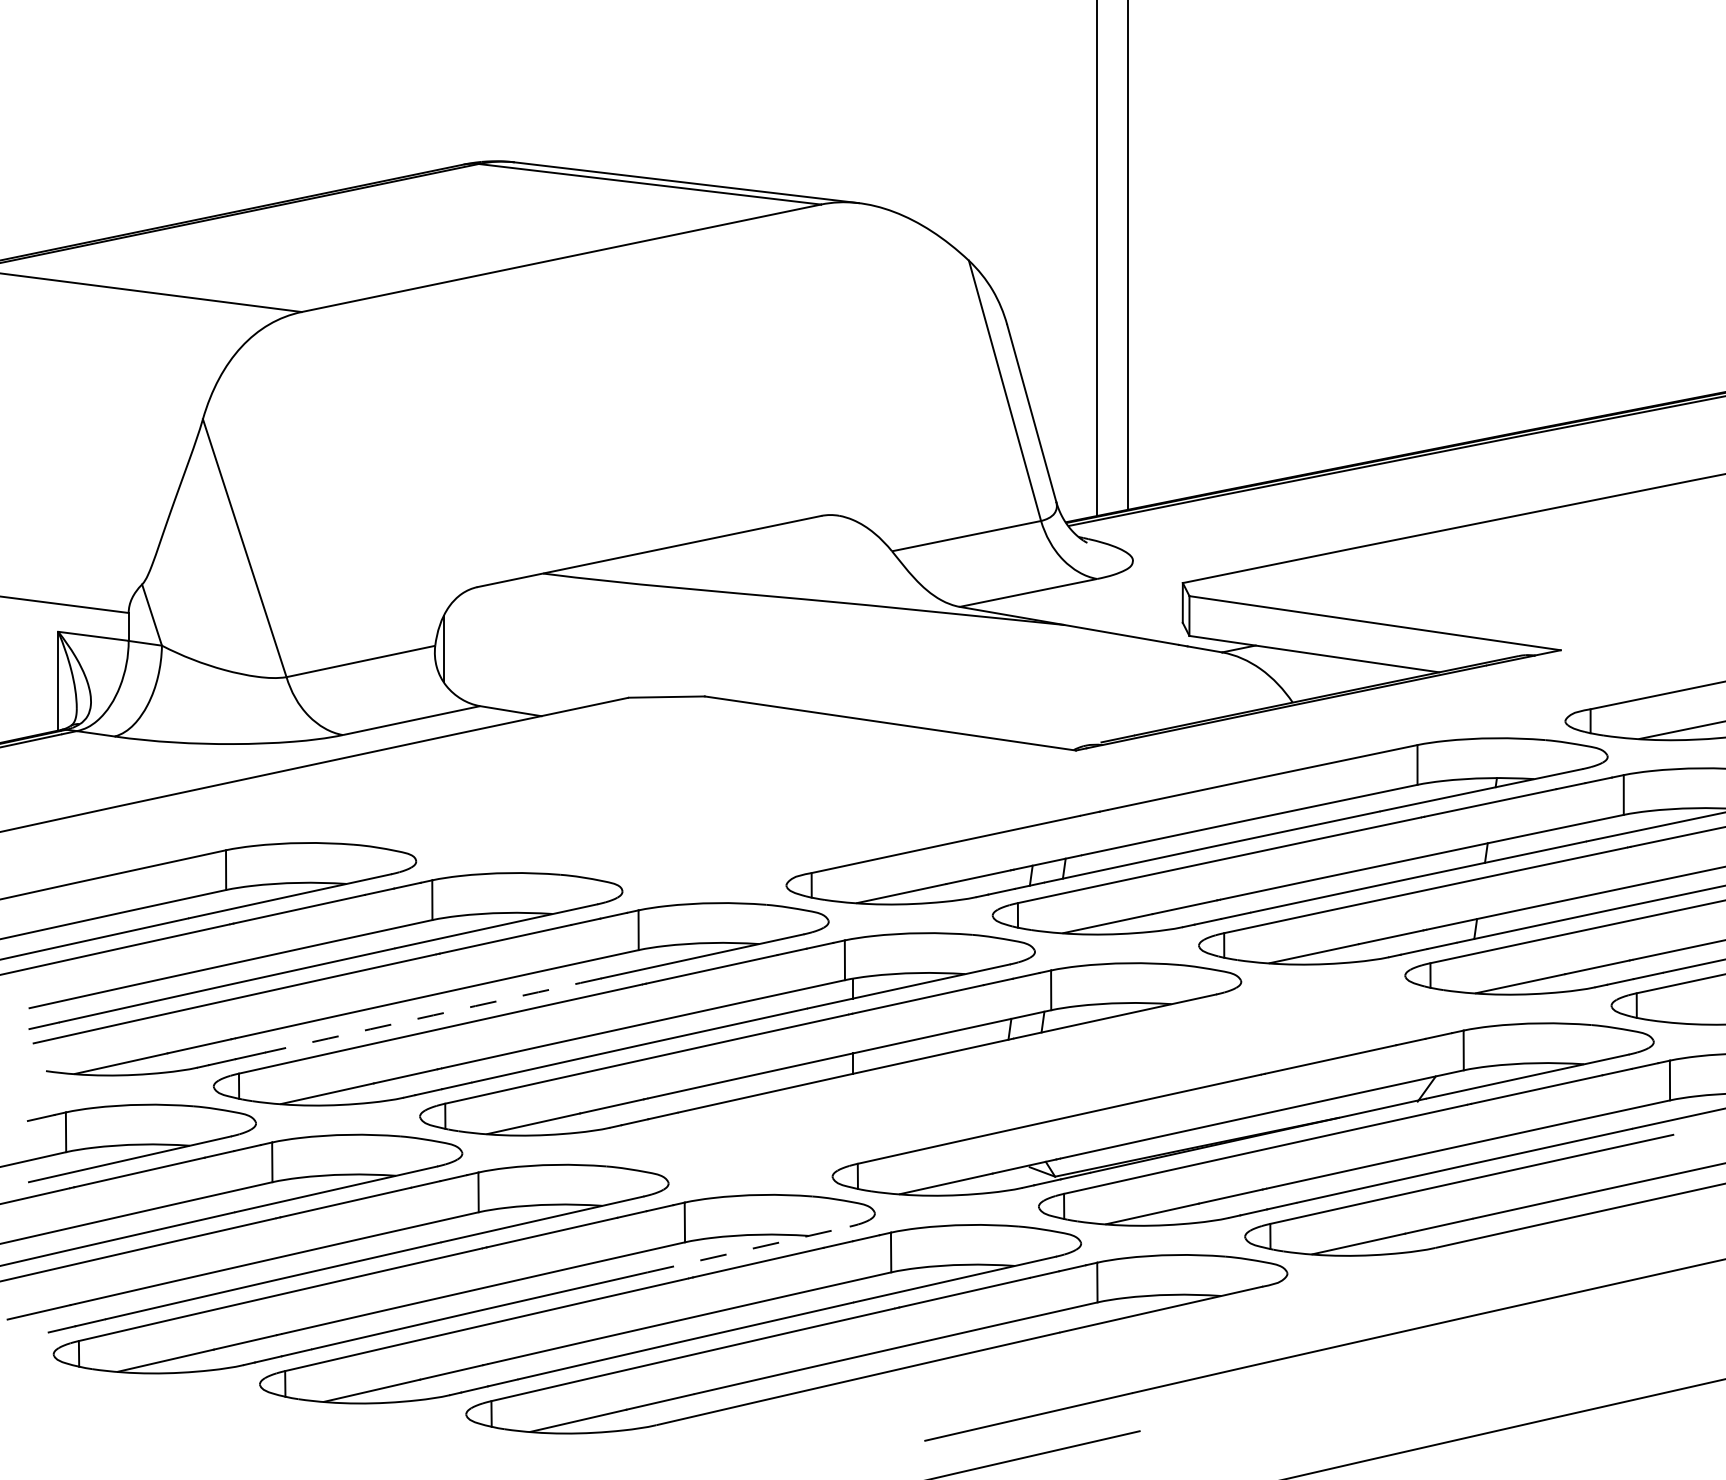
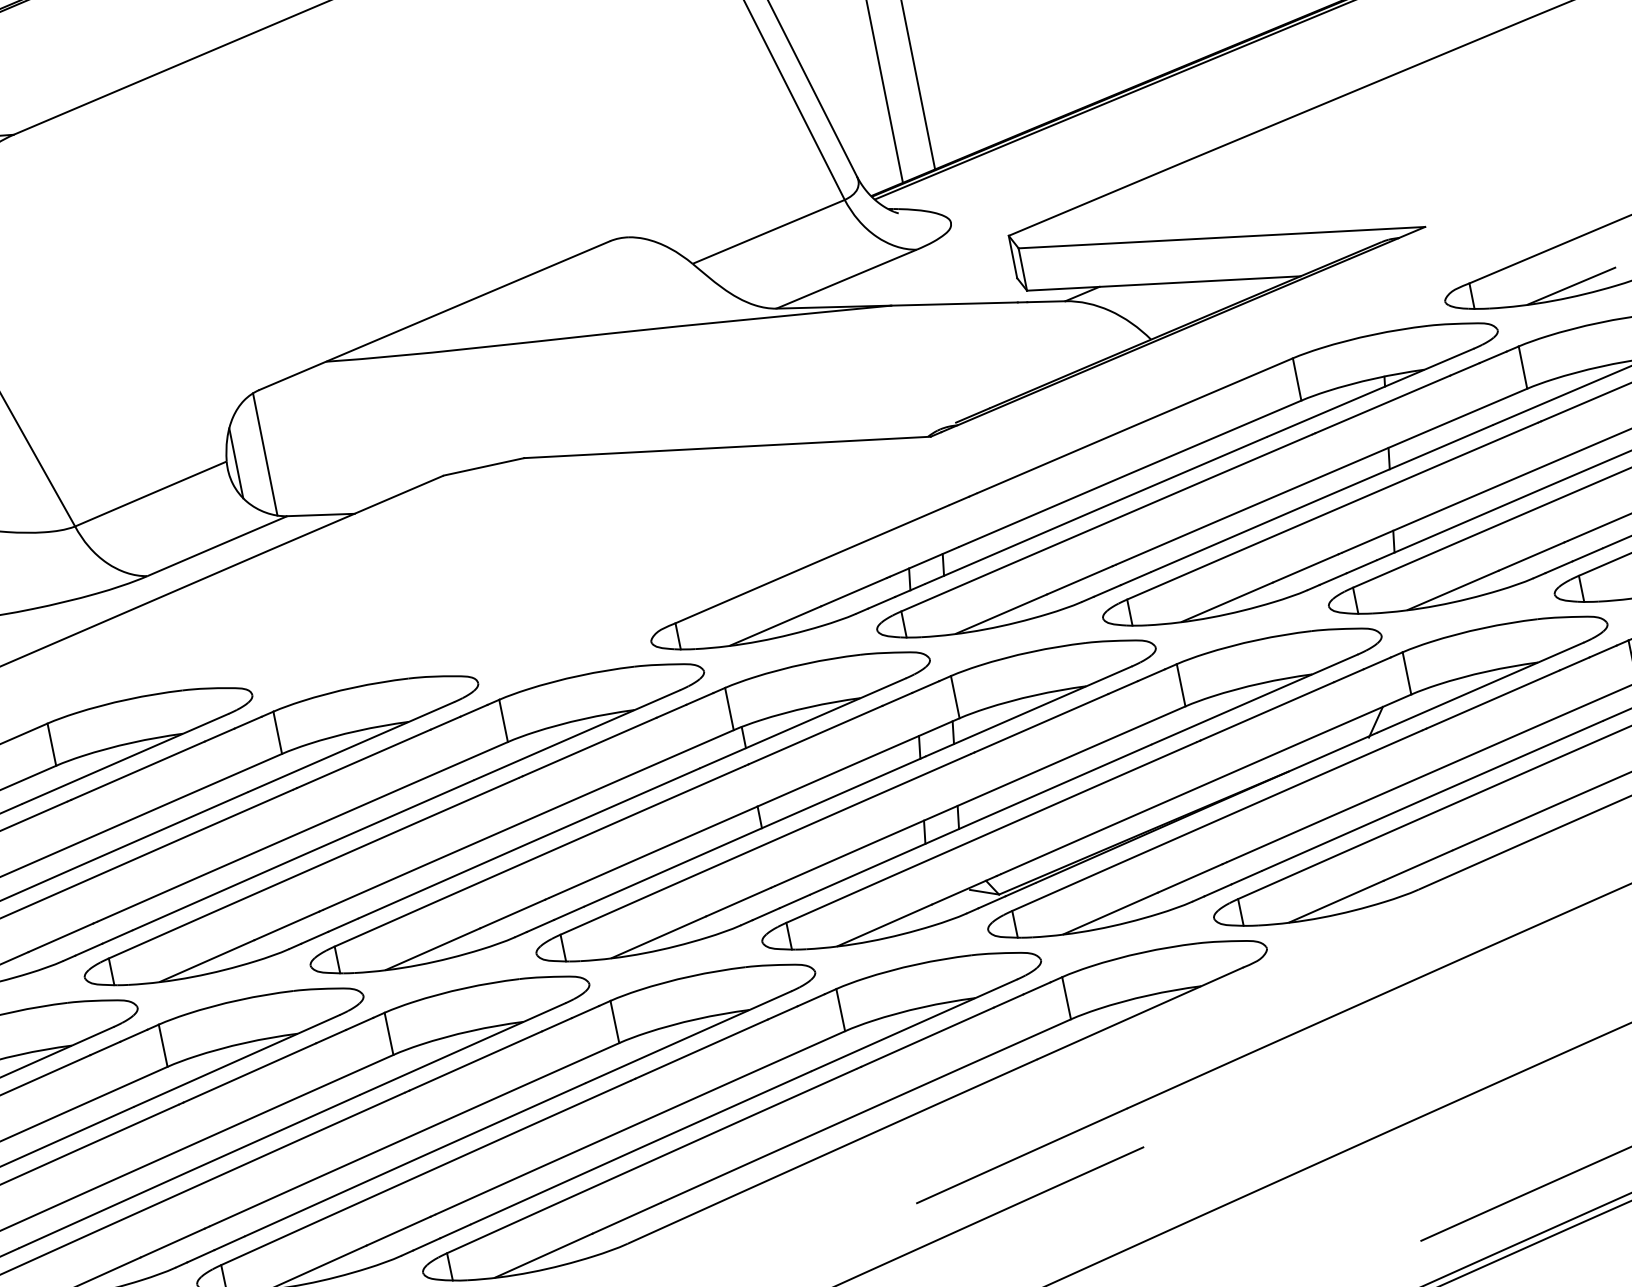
line: (471, 645) -> (265, 453), added
arc: (433, 1015) -> (303, 855), dashed -> solid
part: (1036, 1079) -> (958, 795), added
line: (748, 1249) -> (688, 1037), dashed -> solid

